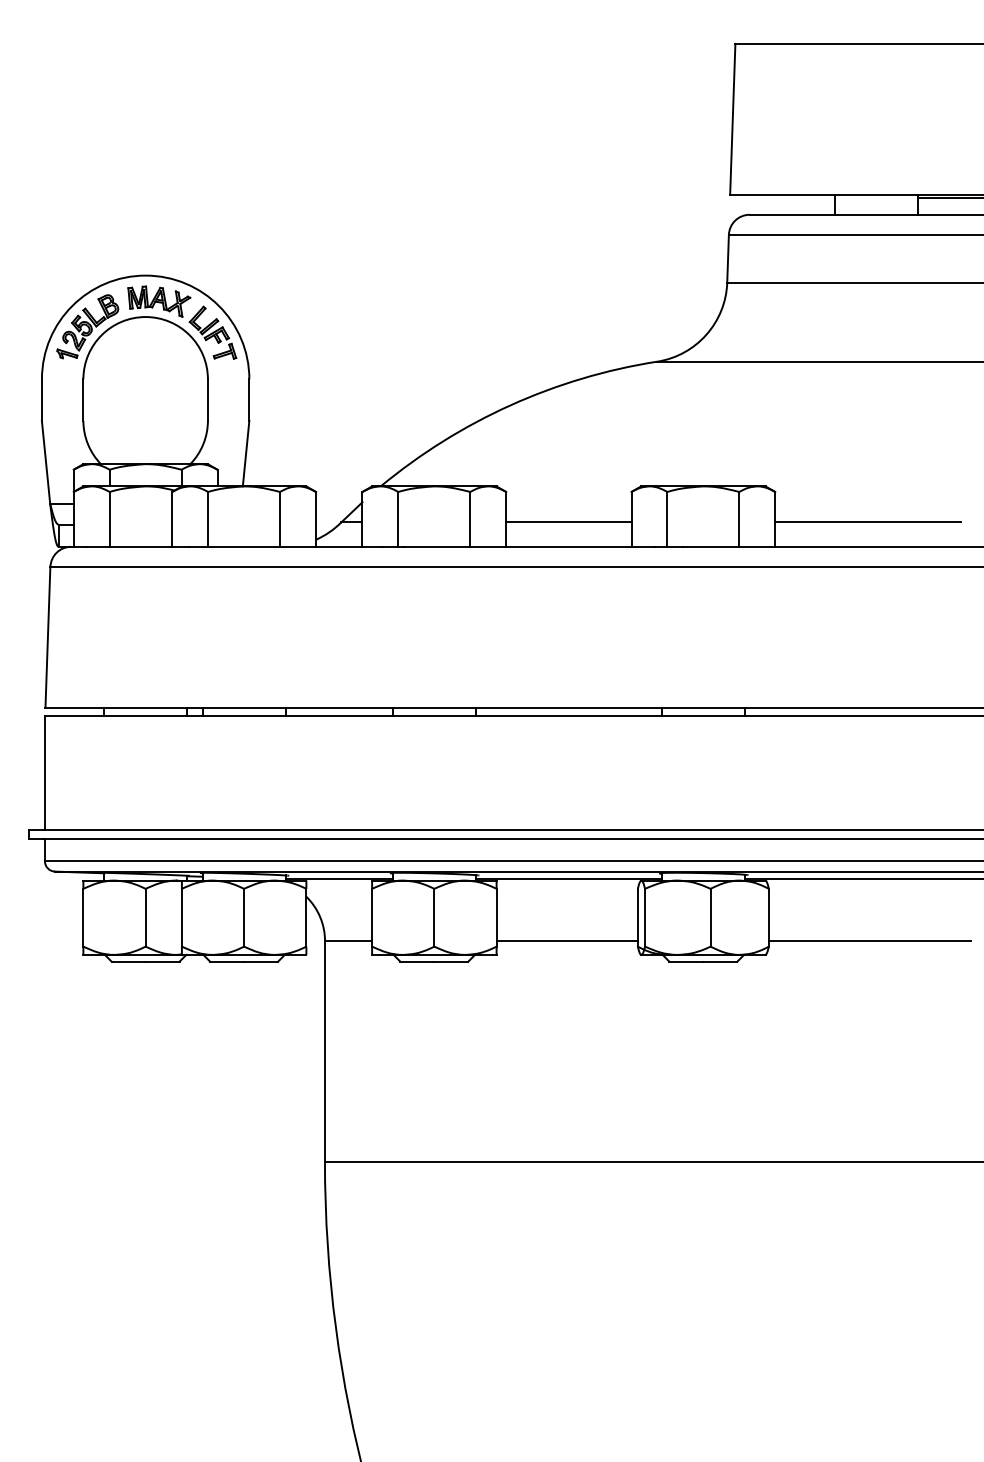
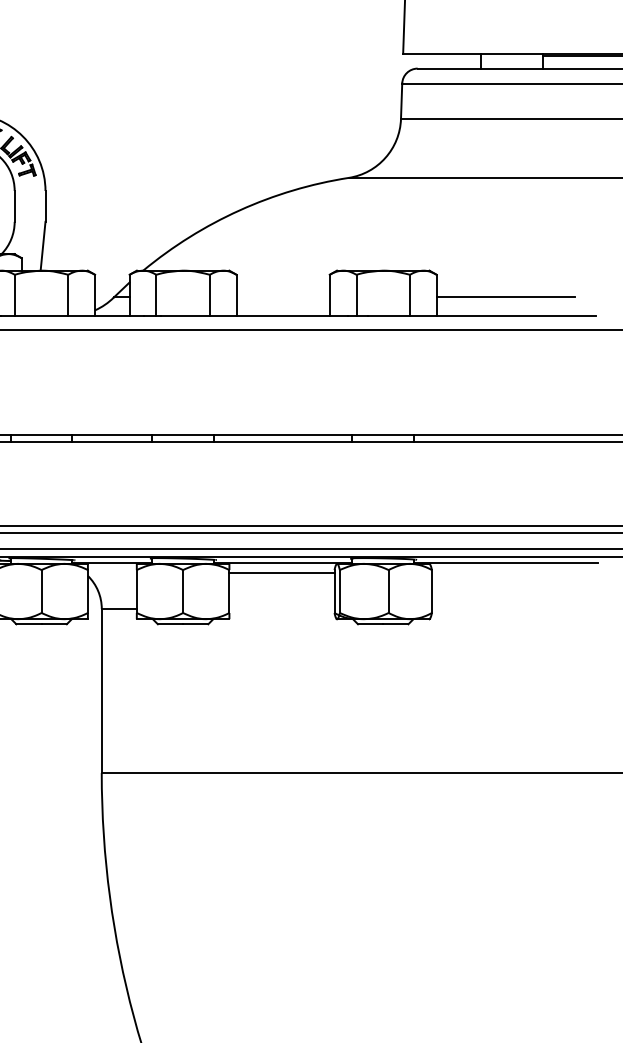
line: (568, 522) -> (282, 297), removed
line: (566, 941) -> (281, 572), moved
line: (869, 941) -> (506, 609), removed

